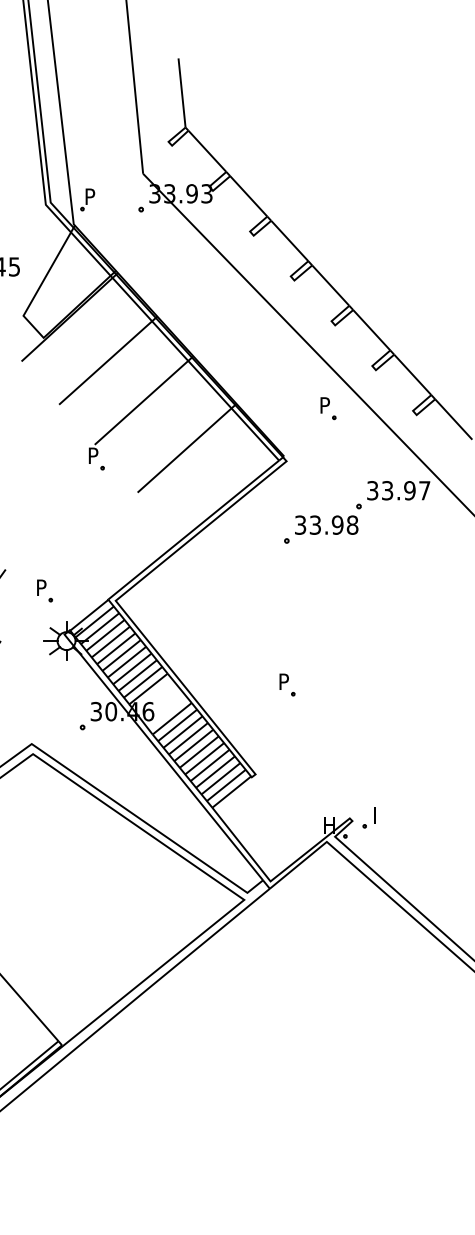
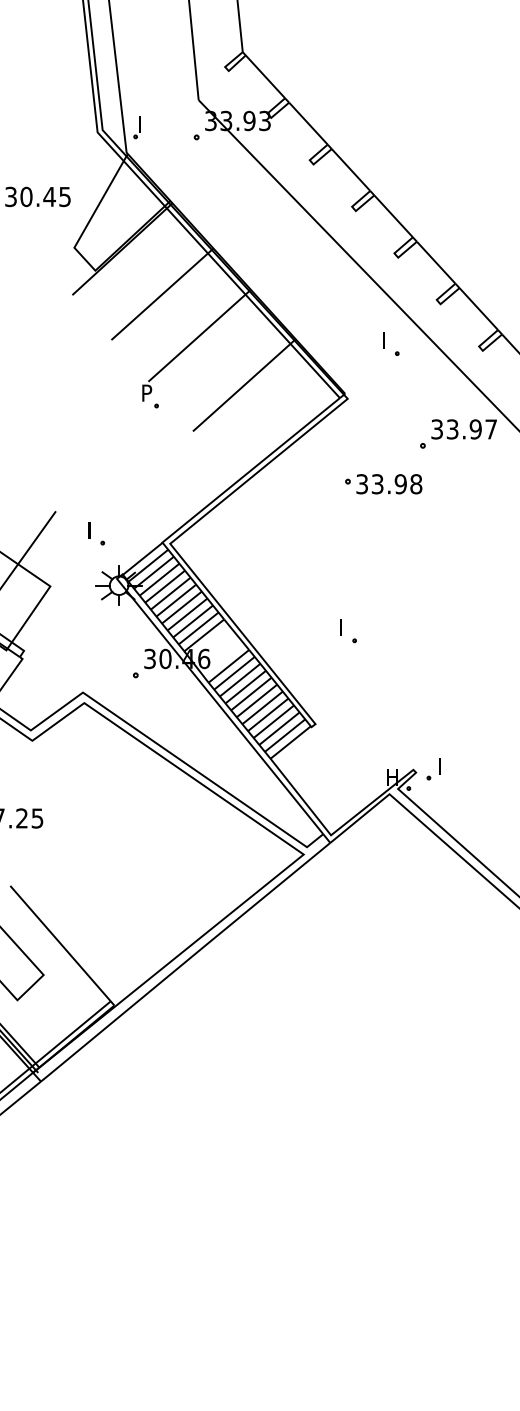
text: (90, 196) -> (143, 123), P -> I
text: (324, 405) -> (387, 340), P -> I
text: (326, 525) -> (389, 484), moved
text: (41, 587) -> (93, 529), P -> I
text: (284, 681) -> (345, 627), P -> I

